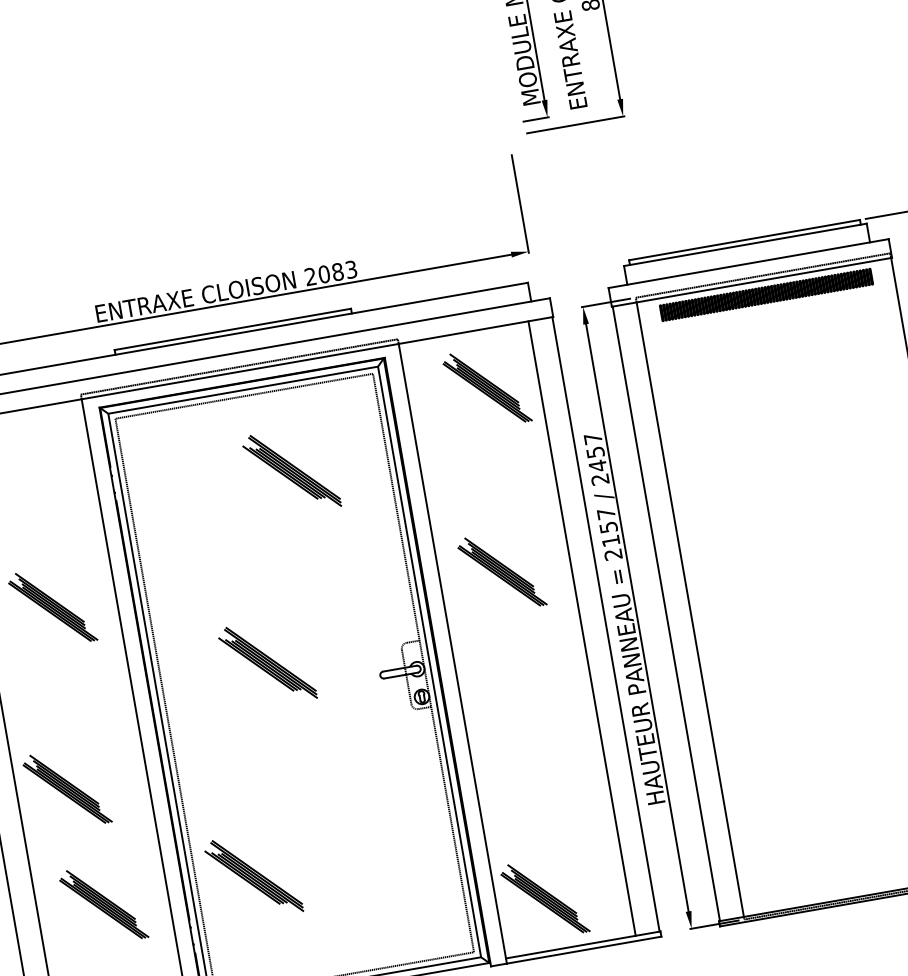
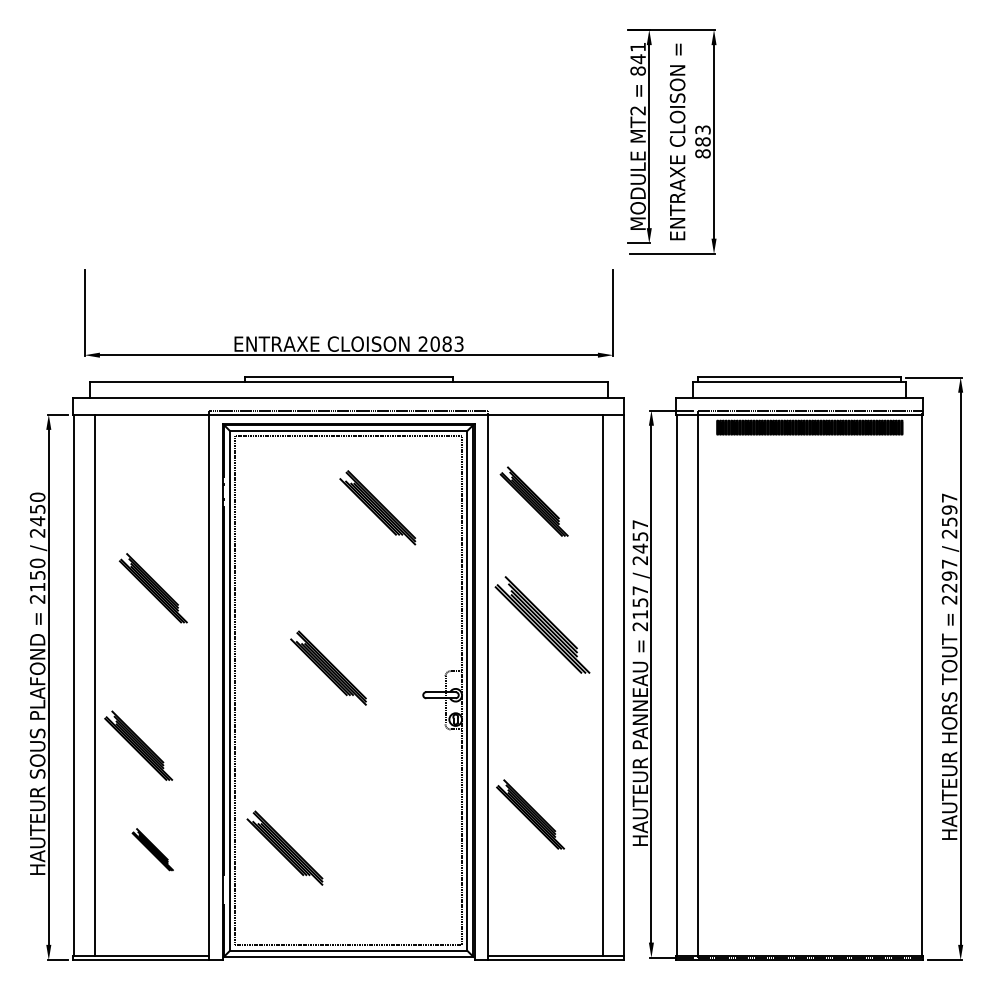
part: (486, 388) -> (533, 501), moved
part: (501, 571) -> (542, 624), size x1.4
part: (544, 898) -> (530, 814), moved
part: (103, 904) -> (152, 849), size x0.6

